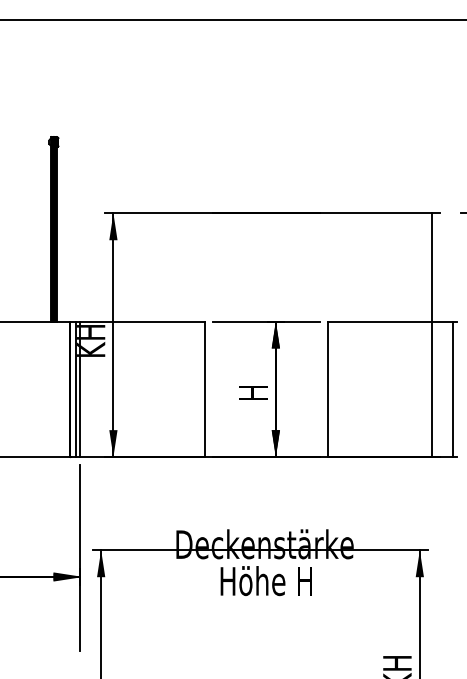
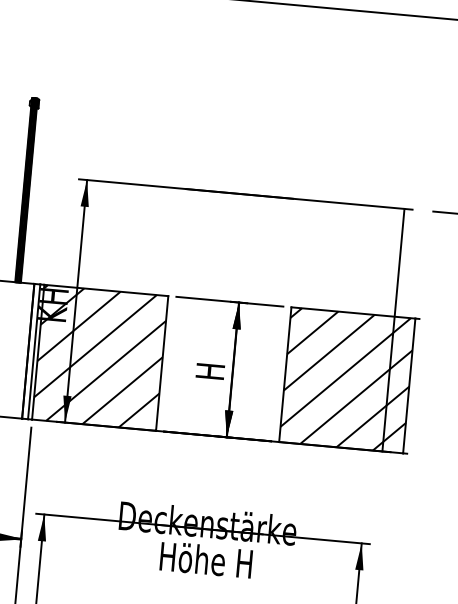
hatch: (142, 388) -> (100, 357), added
hatch: (390, 388) -> (347, 379), added

